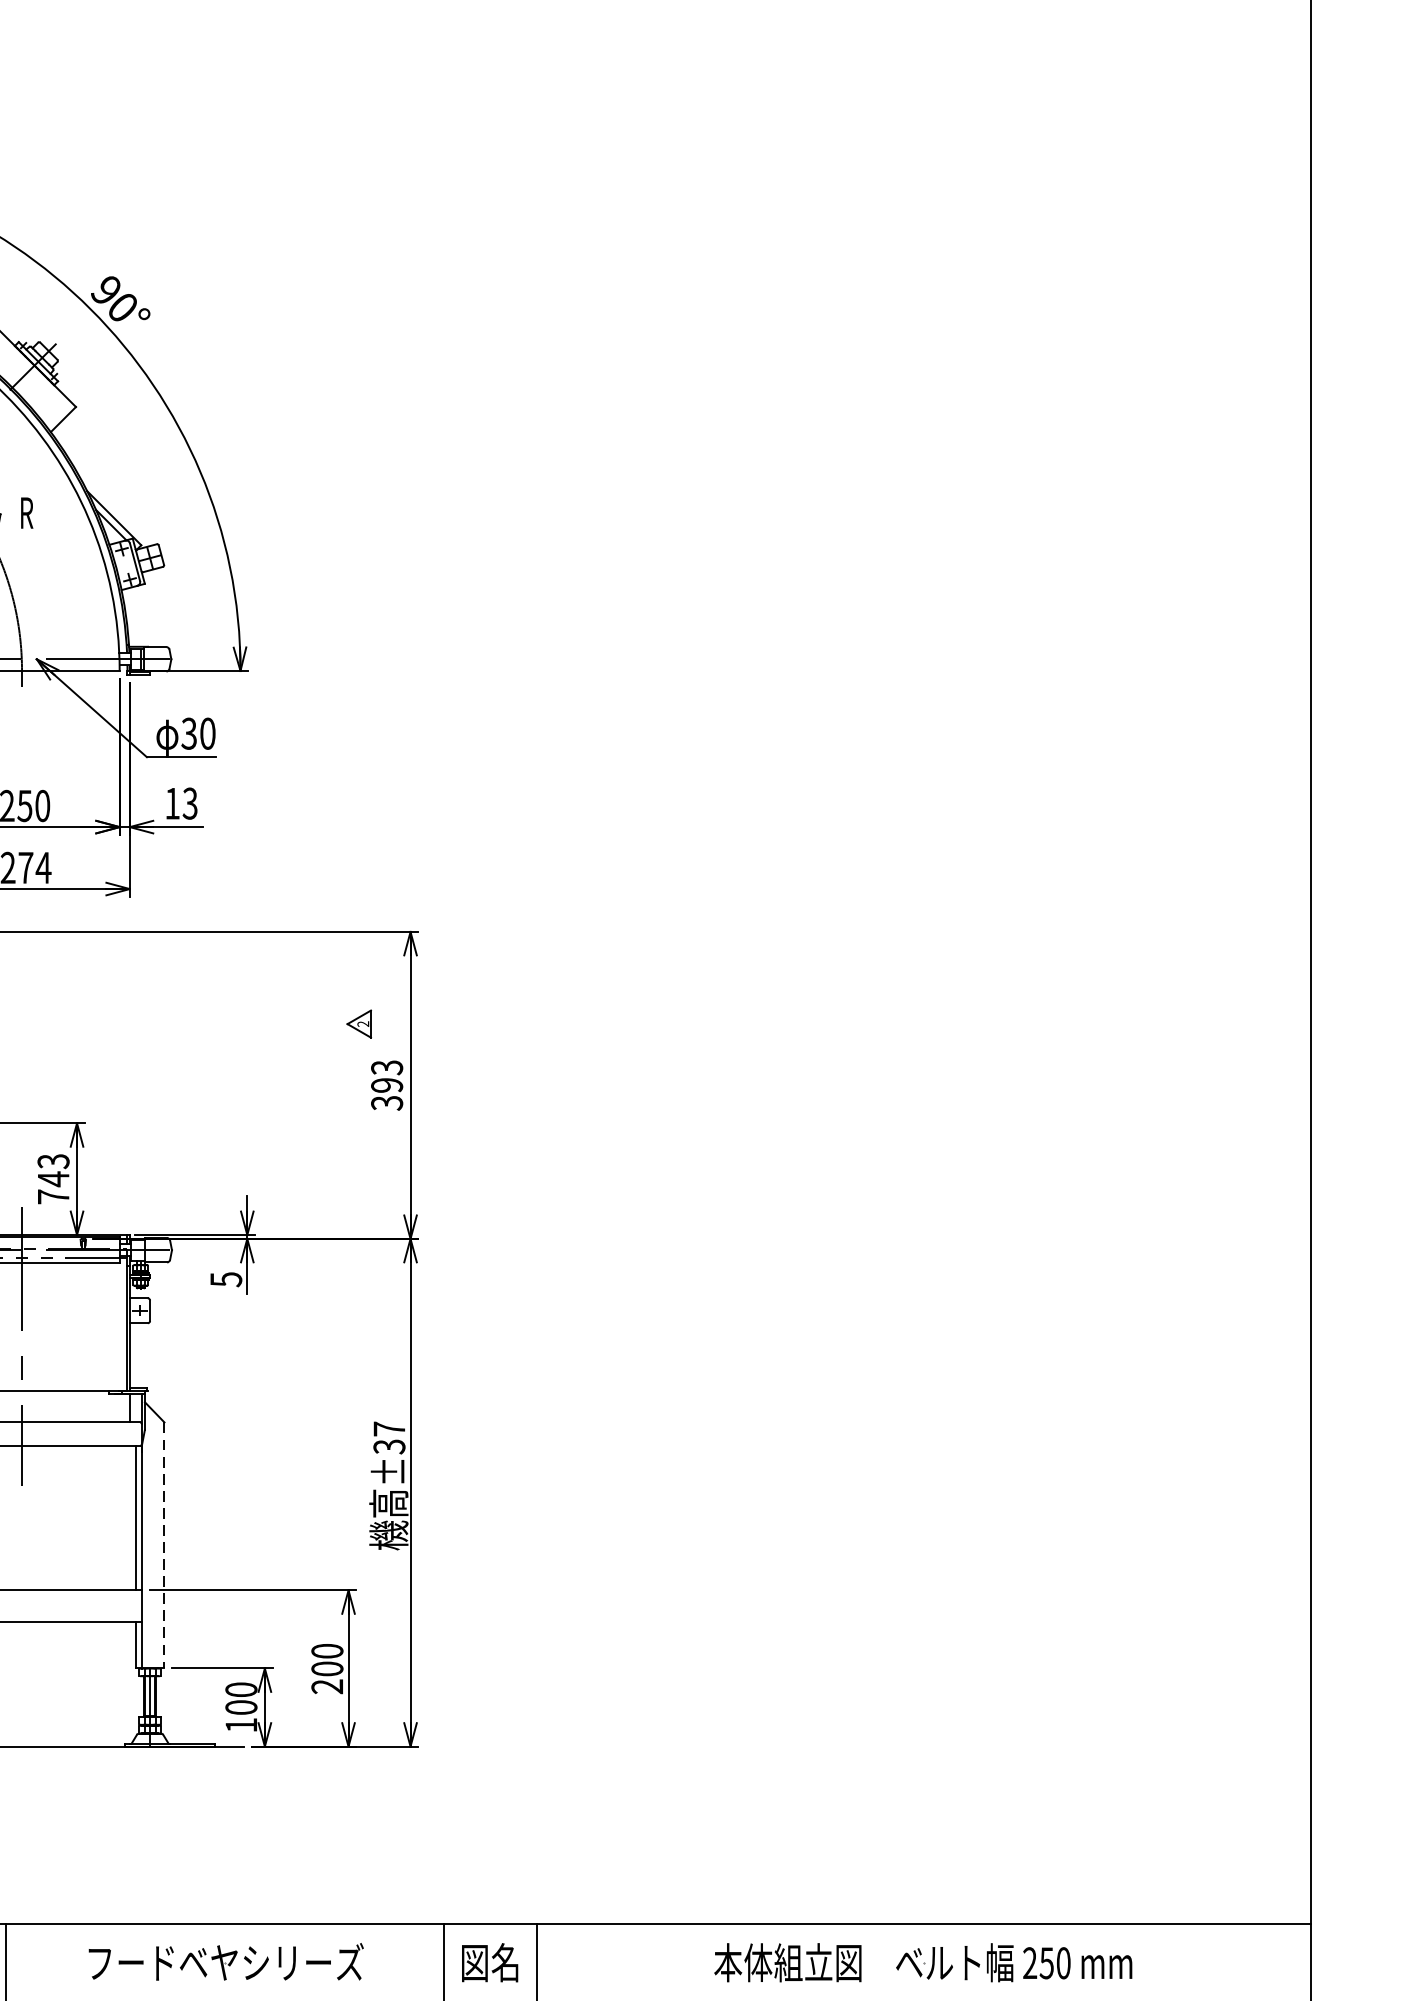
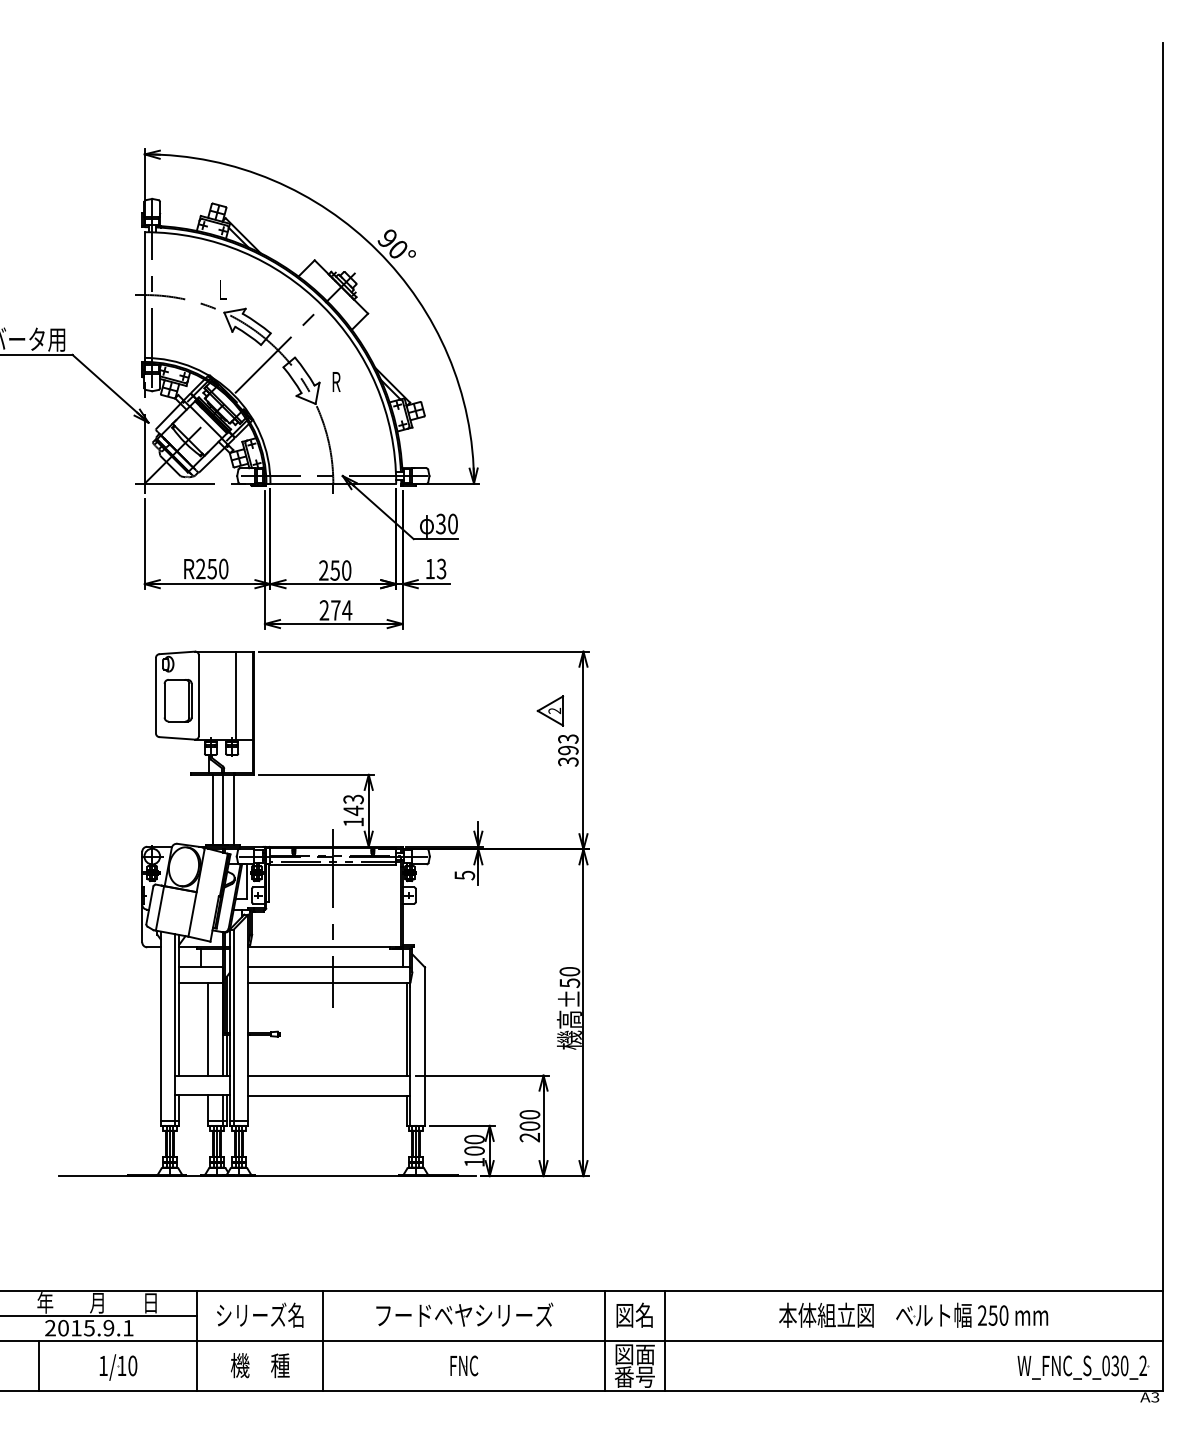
part: (359, 1023) -> (550, 710), size x1.67
text: (53, 1195) -> (353, 821), 743 -> 143
text: (388, 1438) -> (569, 977), ±37 -> ±50
line: (165, 1546) -> (425, 1047), dashed -> solid

